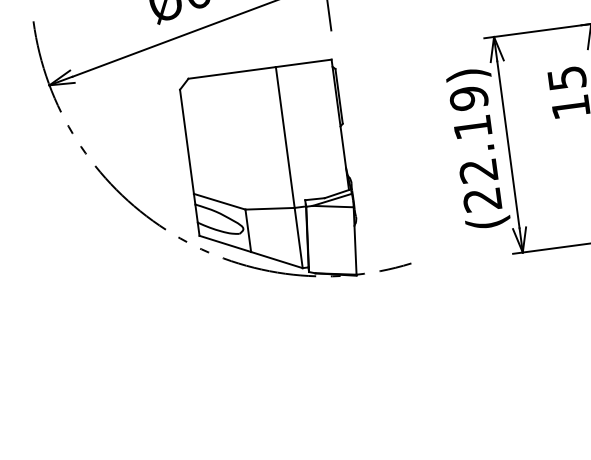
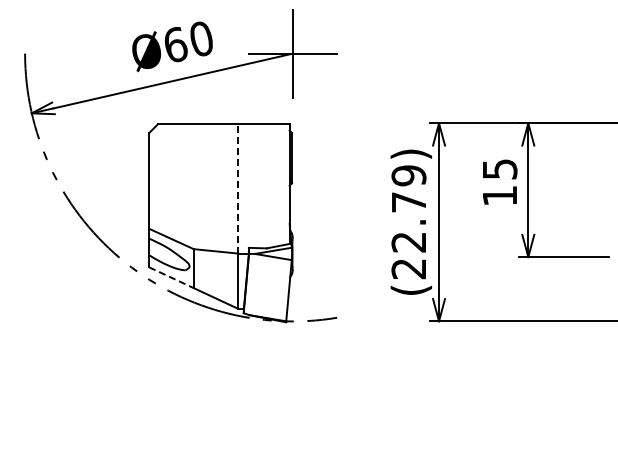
text: (472, 127) -> (408, 202), (22.19) -> (22.79)
line: (285, 137) -> (238, 188), solid -> dashed
line: (225, 243) -> (171, 277), solid -> dashed

